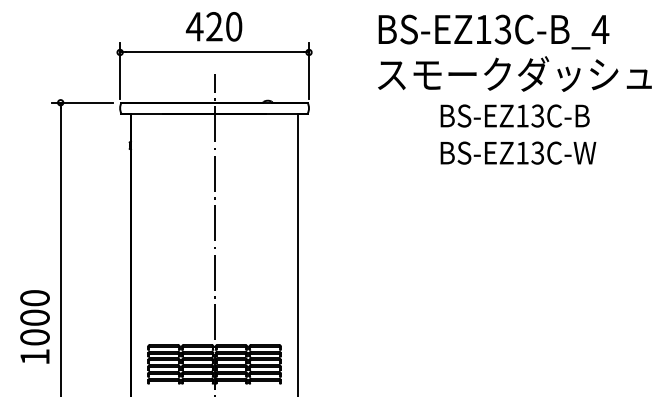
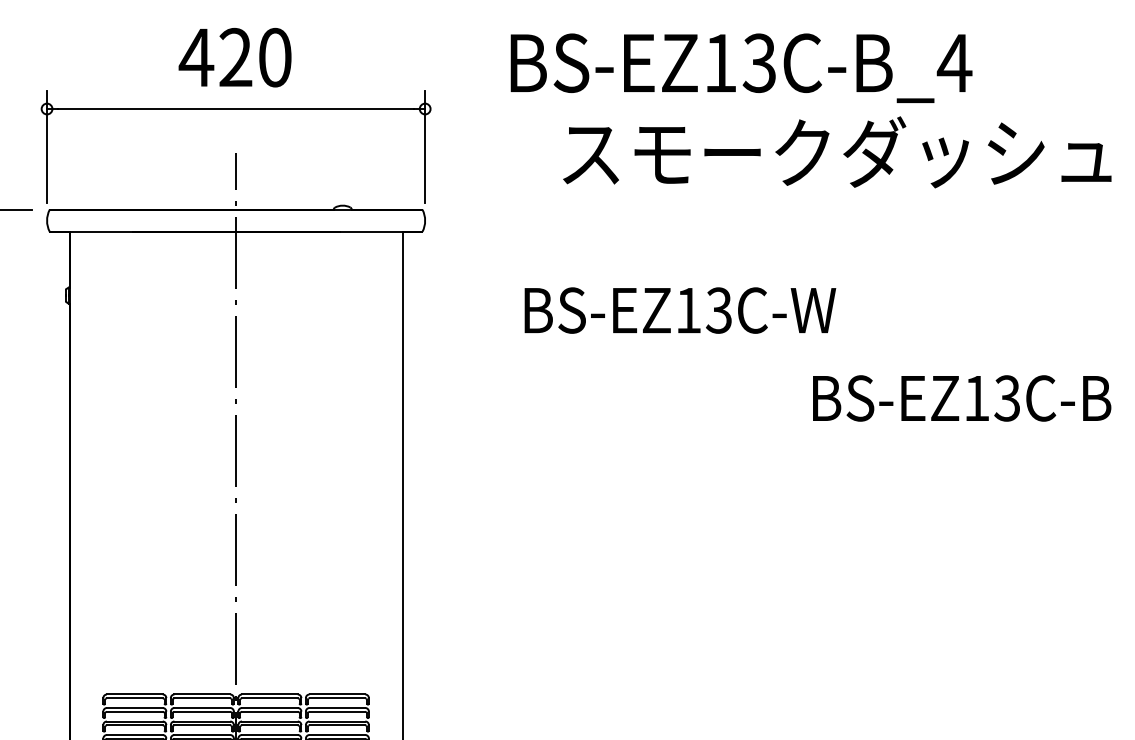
text: (493, 31) -> (740, 67), moved
text: (514, 115) -> (960, 397), moved
text: (518, 152) -> (680, 309), moved

